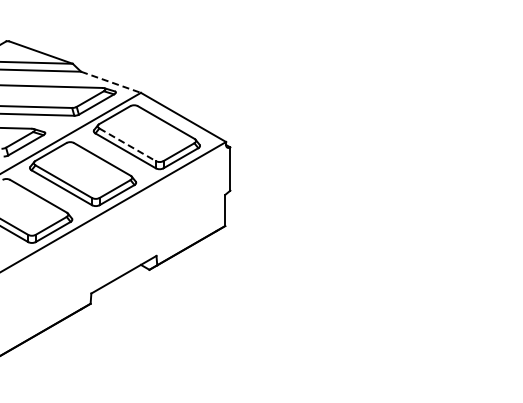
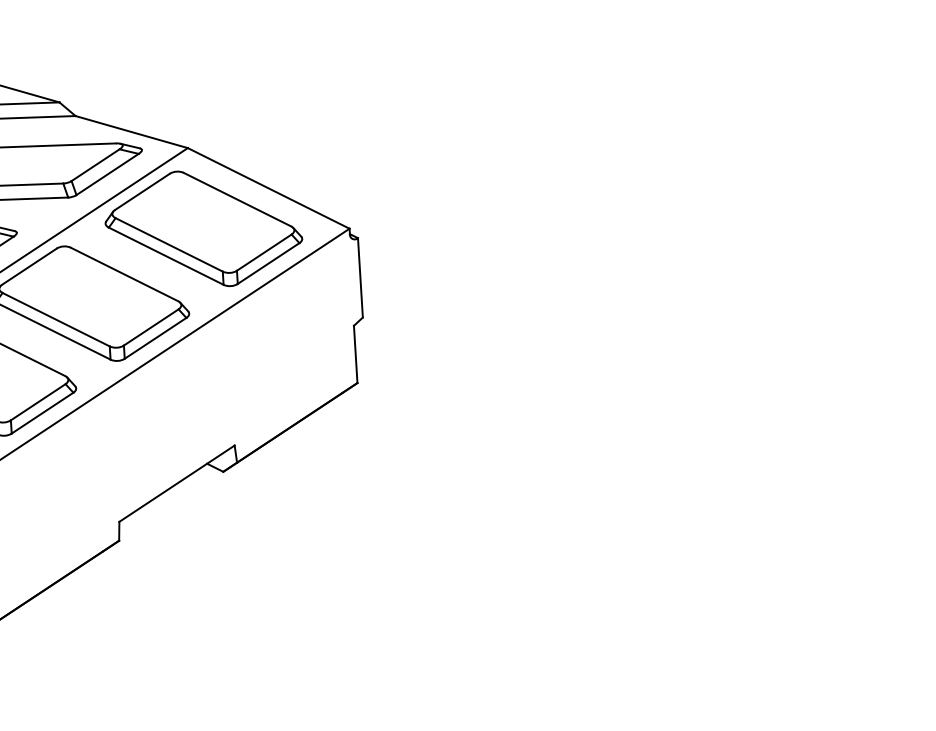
line: (111, 82) -> (132, 132), dashed -> solid
line: (127, 144) -> (168, 244), dashed -> solid

